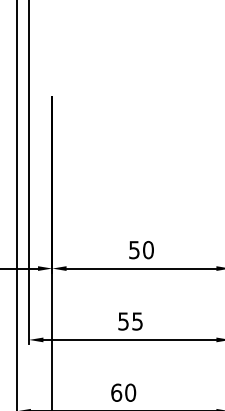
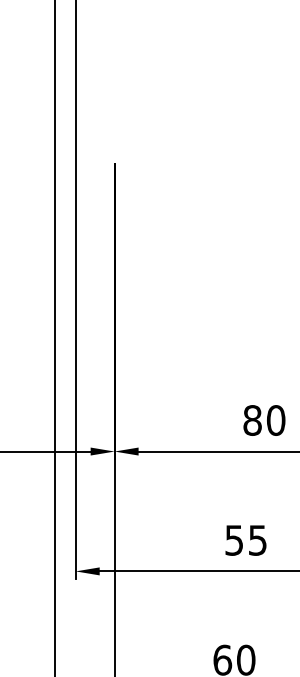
text: (134, 249) -> (252, 419), 50 -> 80

